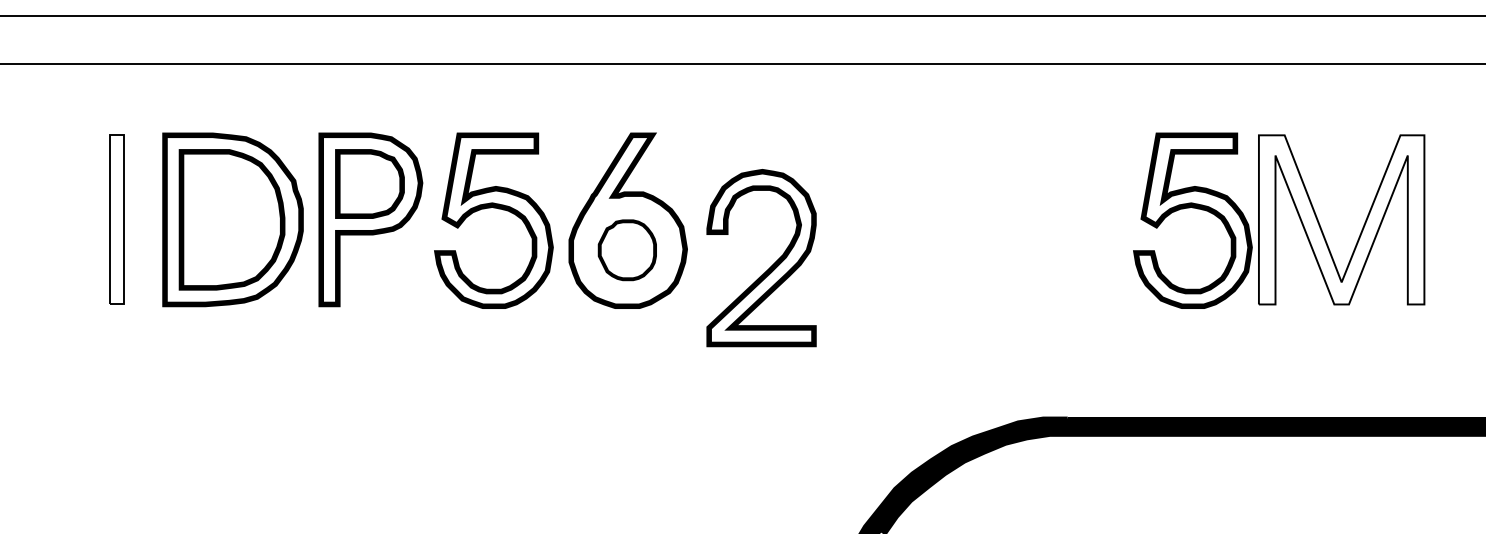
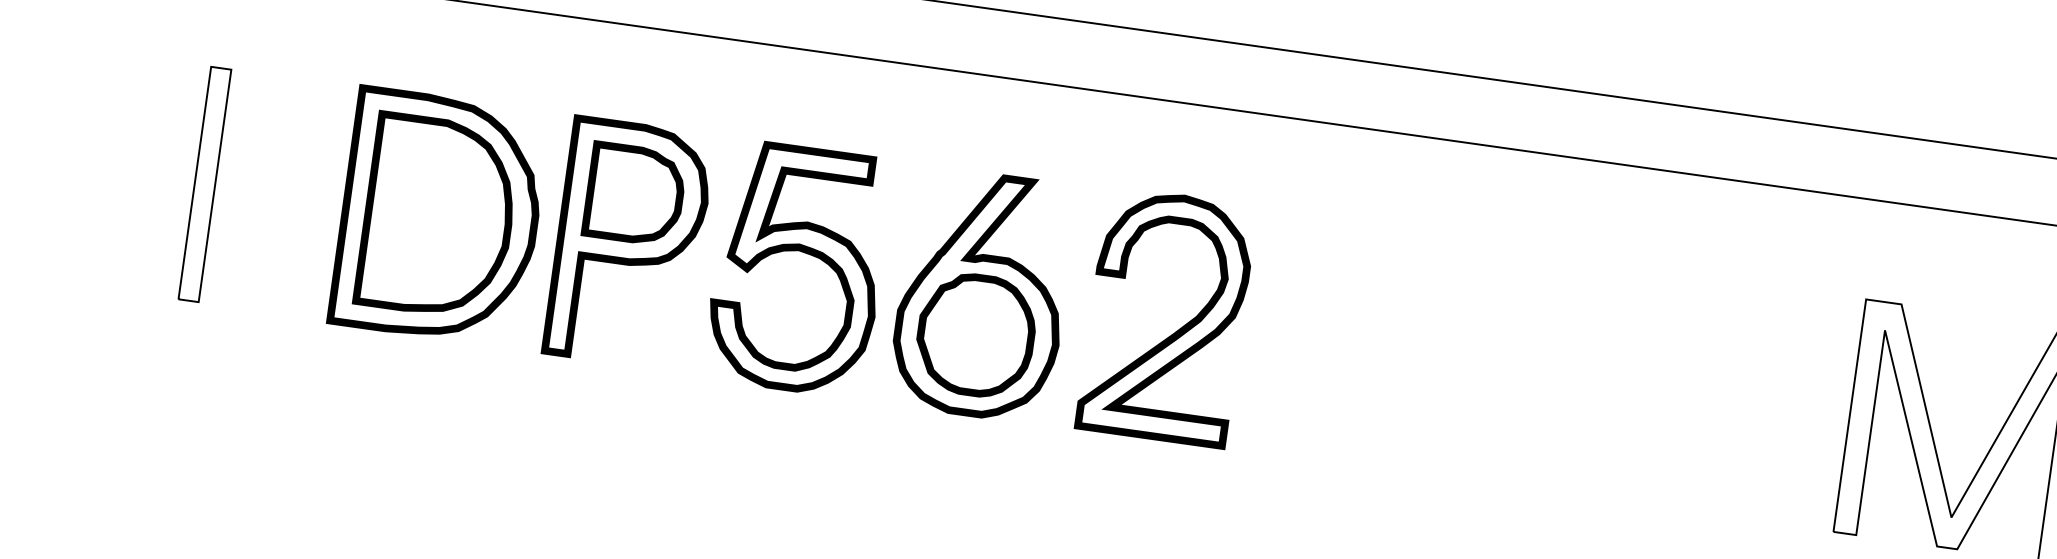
part: (1192, 208) -> (1760, 387), removed
part: (116, 219) -> (204, 183), moved
part: (627, 250) -> (976, 335), size x1.43
part: (770, 266) -> (1177, 330), moved

